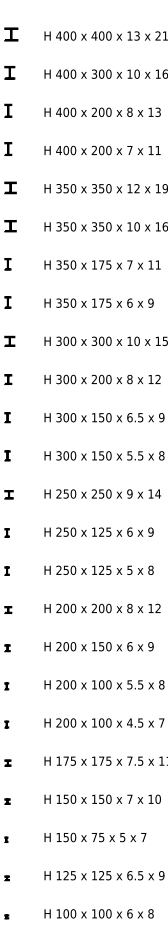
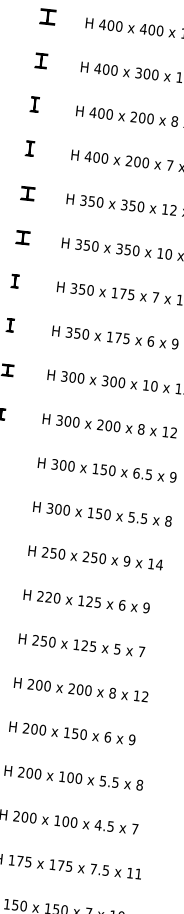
text: (65, 531) -> (48, 596), 250 -> 220
text: (150, 569) -> (141, 650), 8 -> 7

